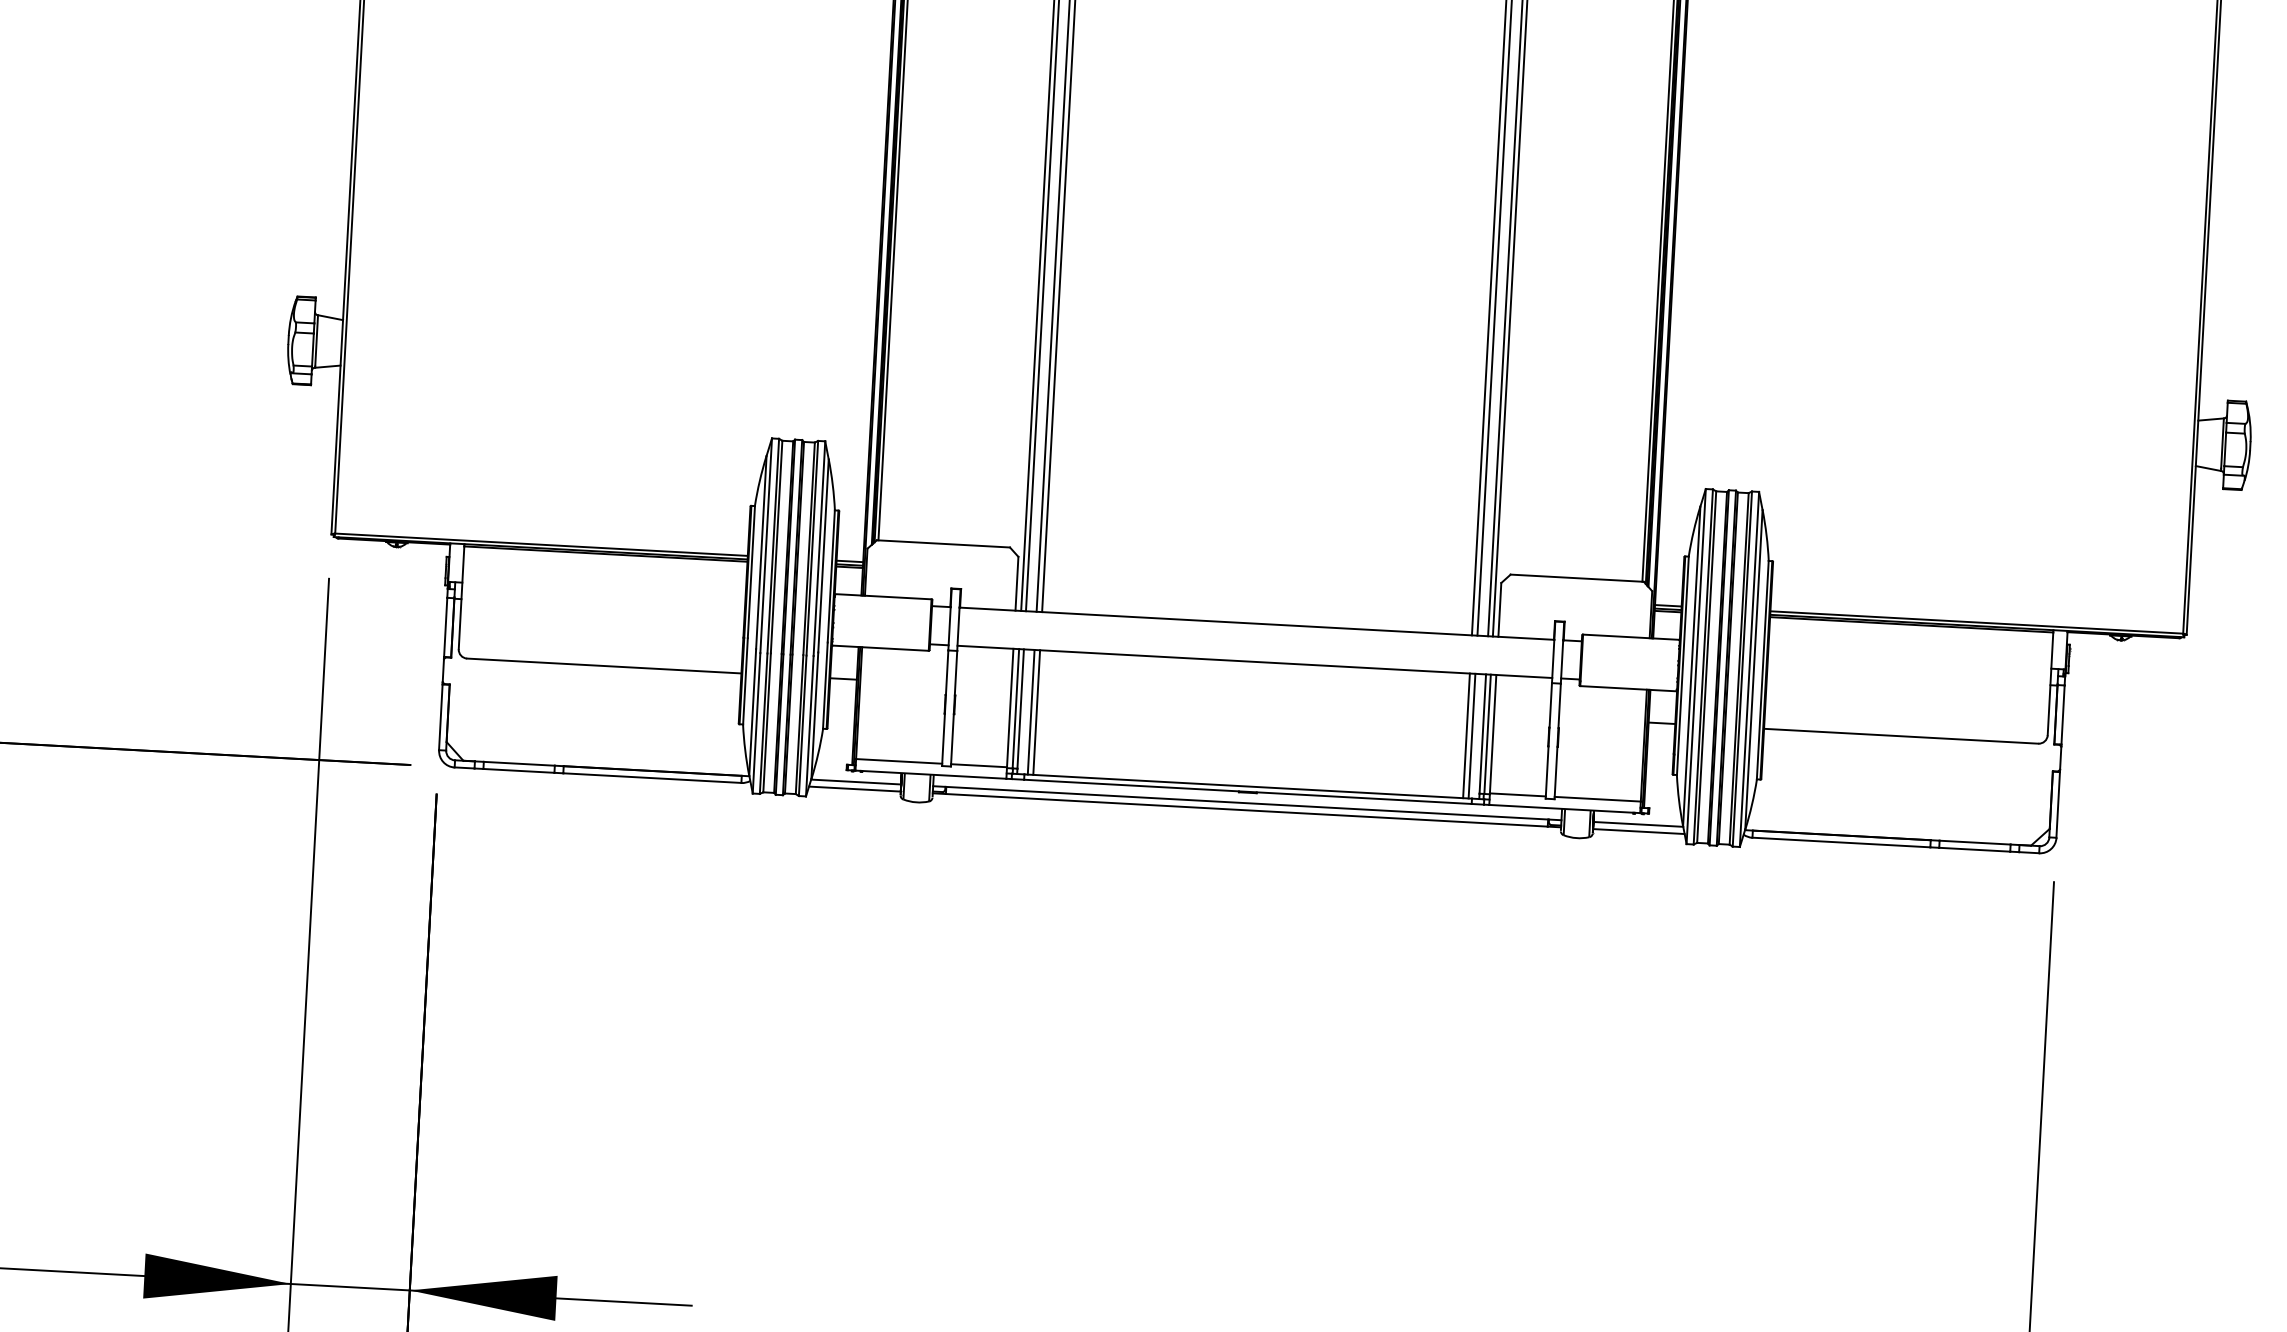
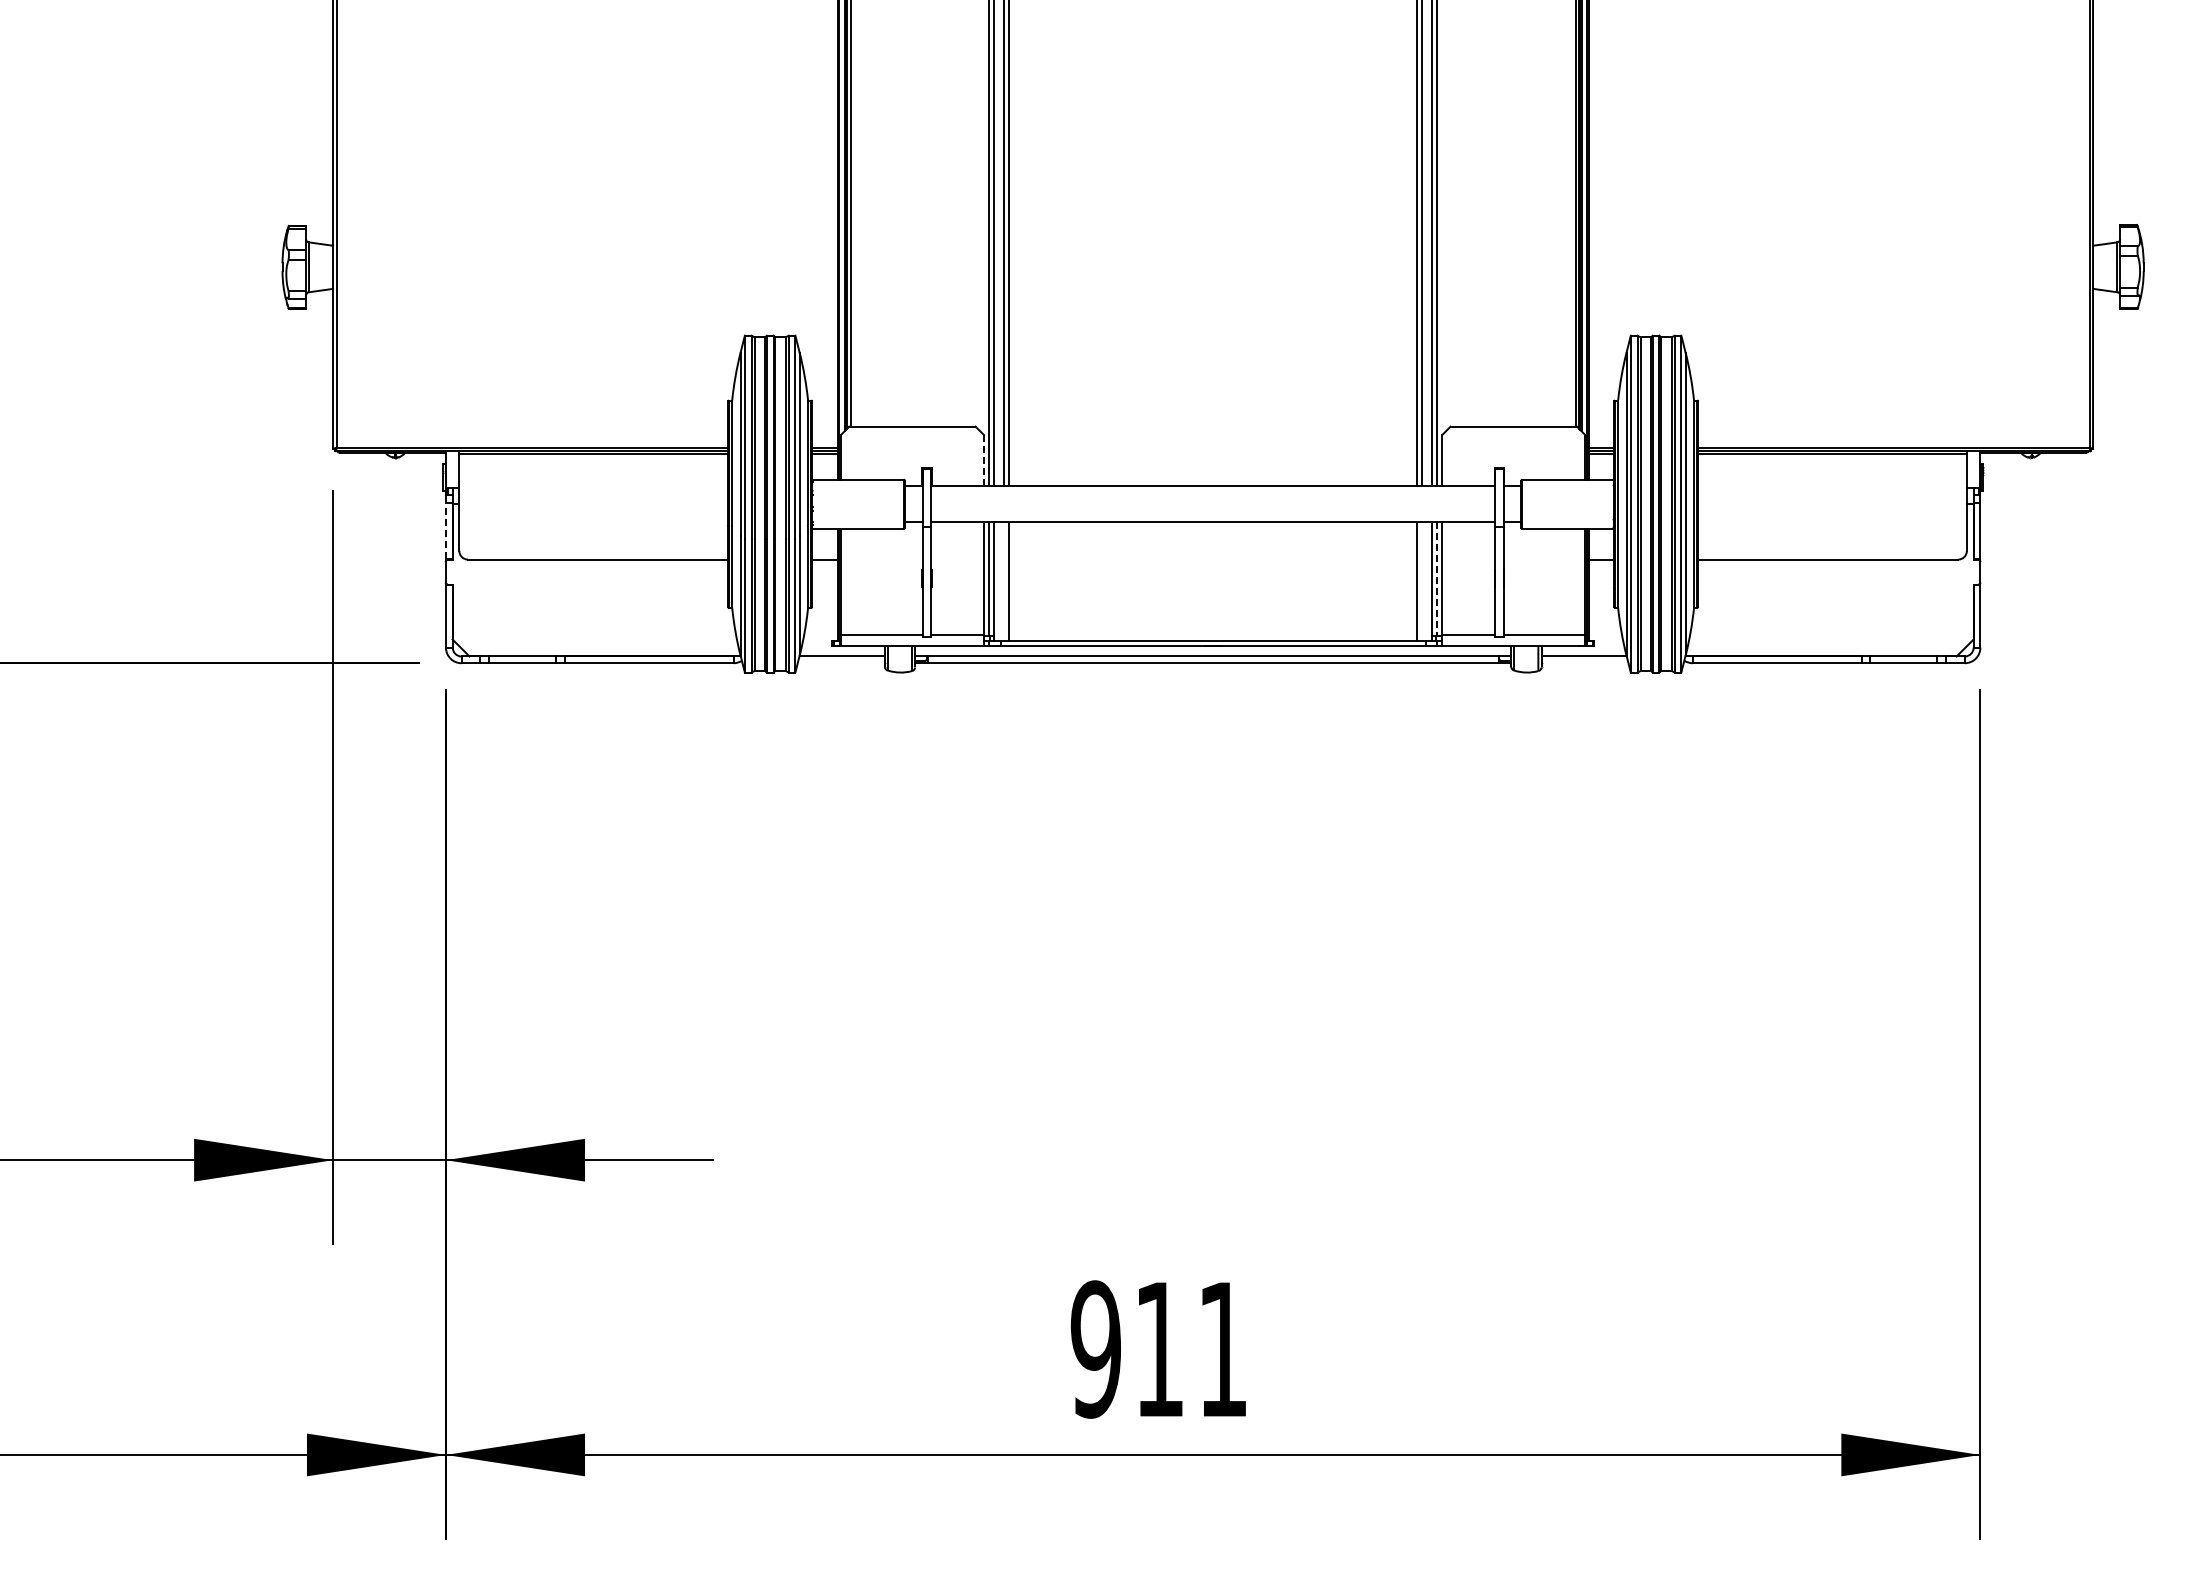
line: (1017, 583) -> (984, 460), solid -> dashed
line: (445, 626) -> (445, 530), solid -> dashed
line: (1031, 712) -> (1004, 581), removed
line: (1487, 733) -> (1436, 578), solid -> dashed
line: (1472, 736) -> (1422, 581), removed
line: (854, 789) -> (840, 663), removed
line: (1638, 831) -> (1584, 663), removed

